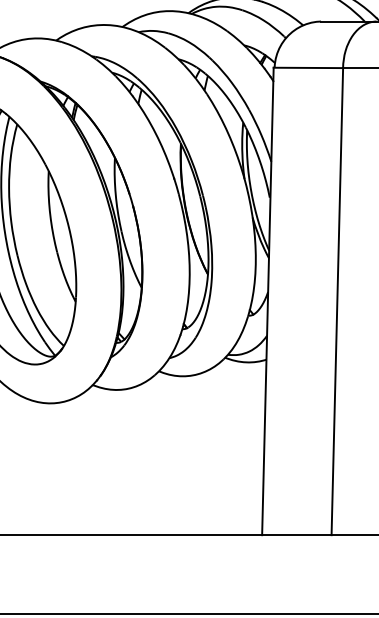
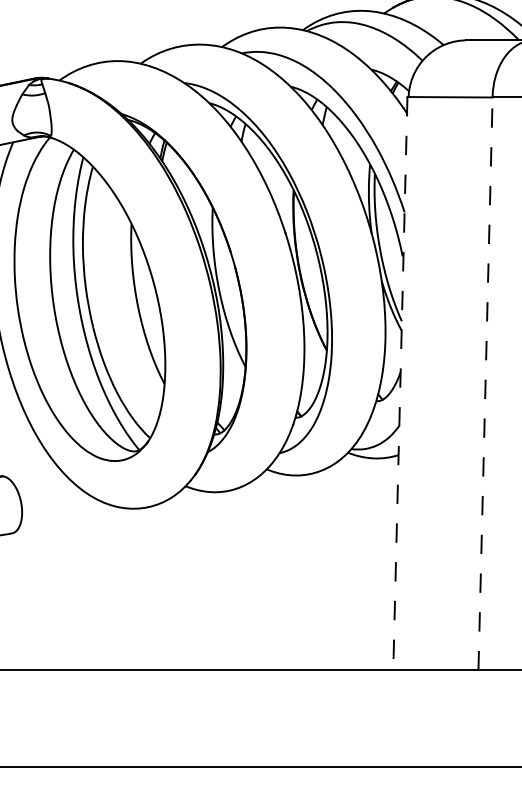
line: (268, 301) -> (400, 383), solid -> dashed
line: (337, 301) -> (485, 383), solid -> dashed

